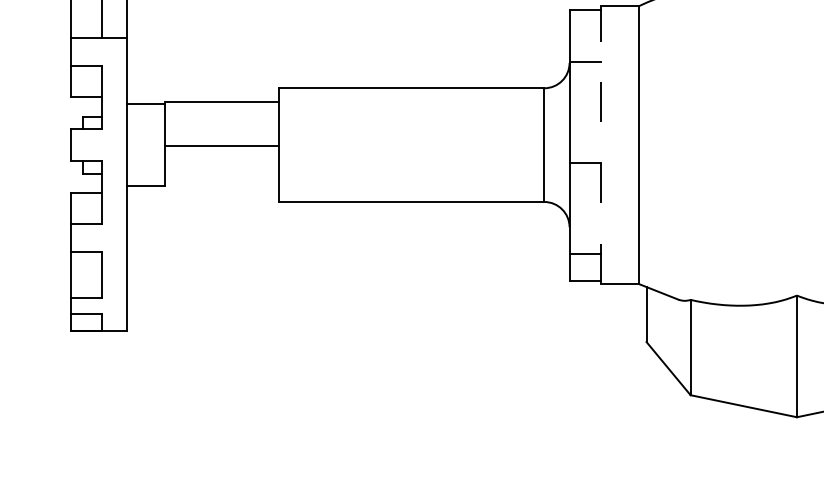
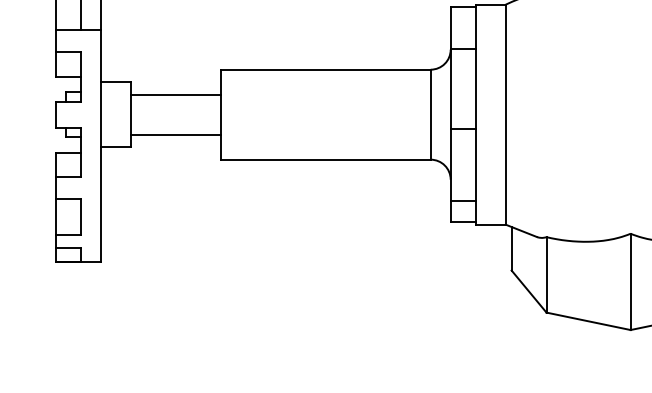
line: (222, 101) -> (176, 94), moved
line: (601, 145) -> (475, 114), dashed -> solid
line: (222, 146) -> (176, 134), moved

